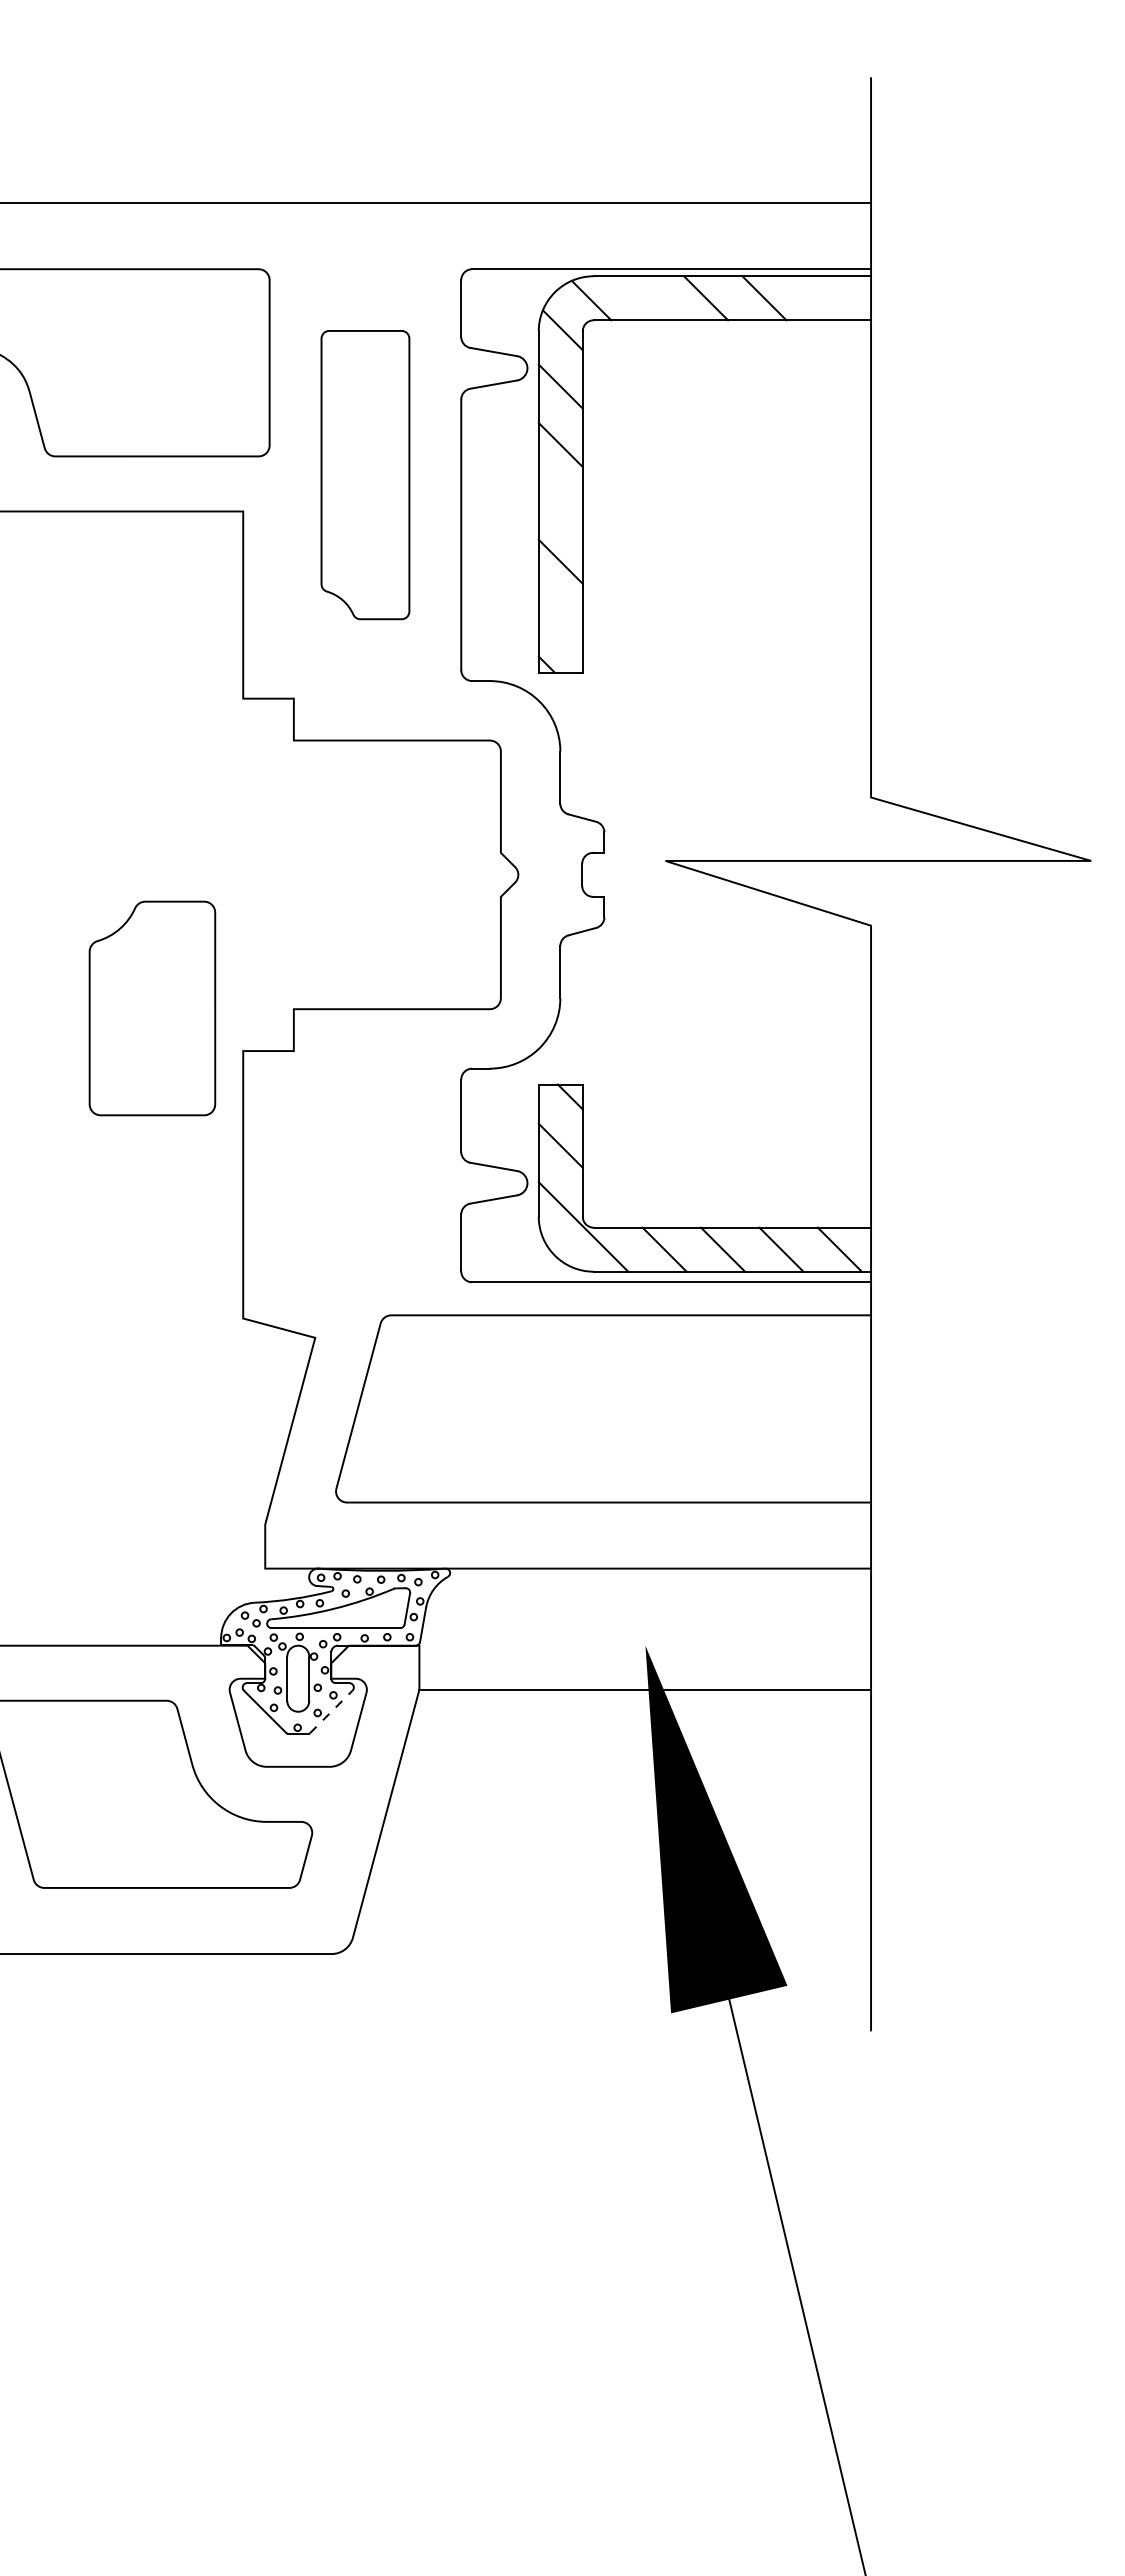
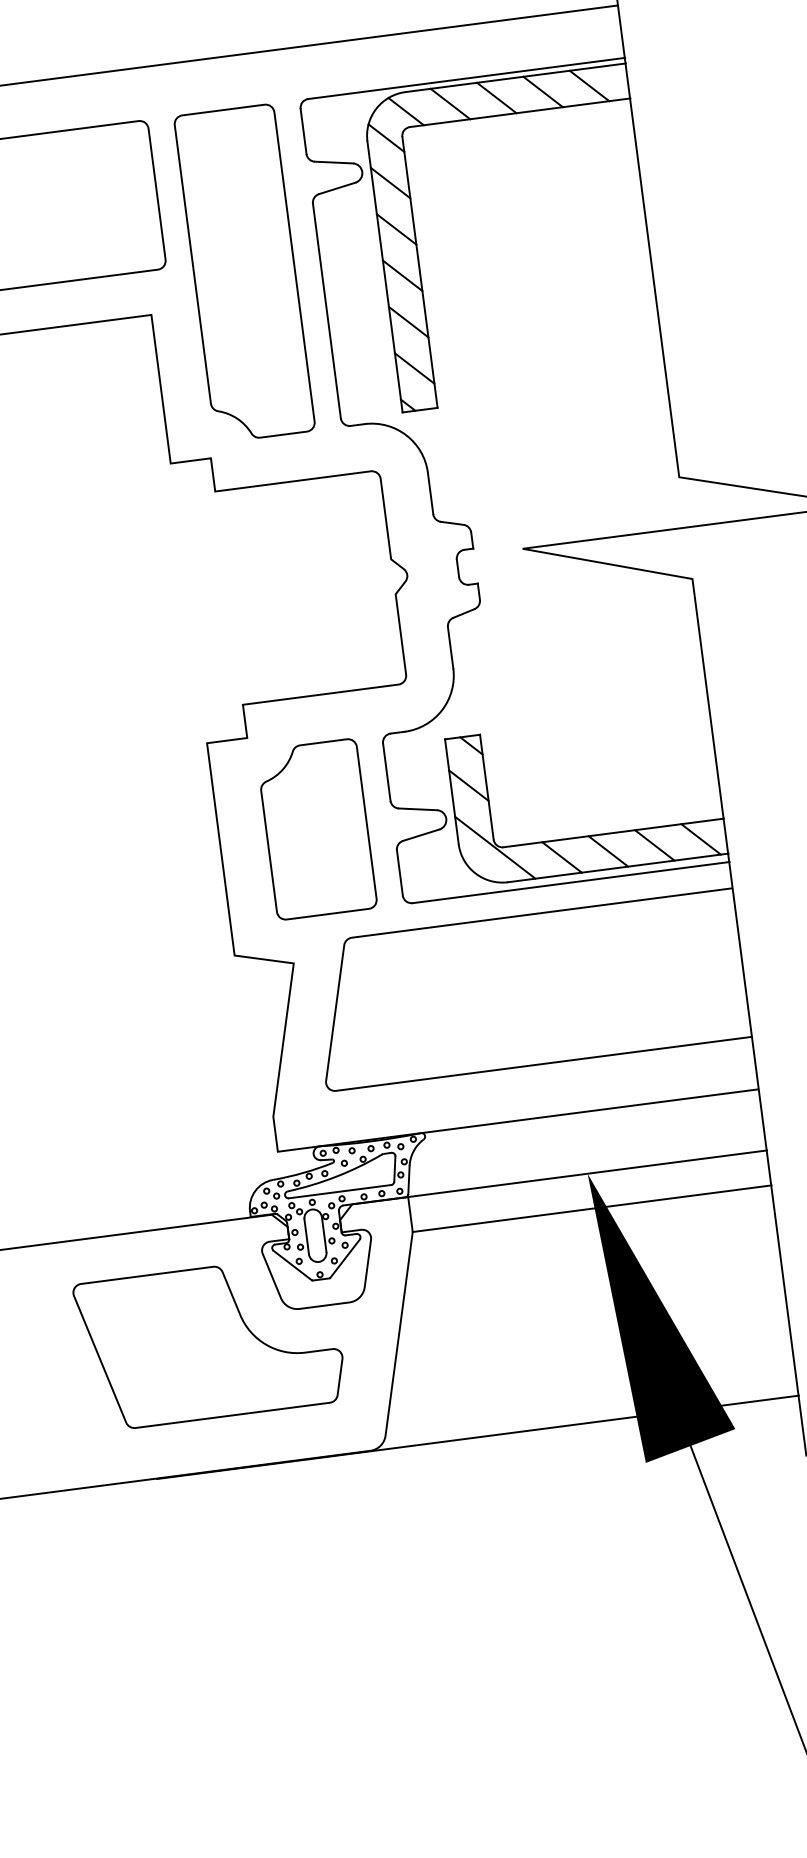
line: (647, 298) -> (450, 104), added
line: (822, 298) -> (589, 86), added
part: (365, 474) -> (244, 272), size x1.43
line: (560, 503) -> (402, 275), added
line: (560, 620) -> (414, 368), added
part: (152, 1008) -> (316, 829), moved
line: (645, 1645) -> (587, 1173), added
line: (331, 1711) -> (345, 1258), dashed -> solid
line: (466, 1954) -> (477, 1437), added

